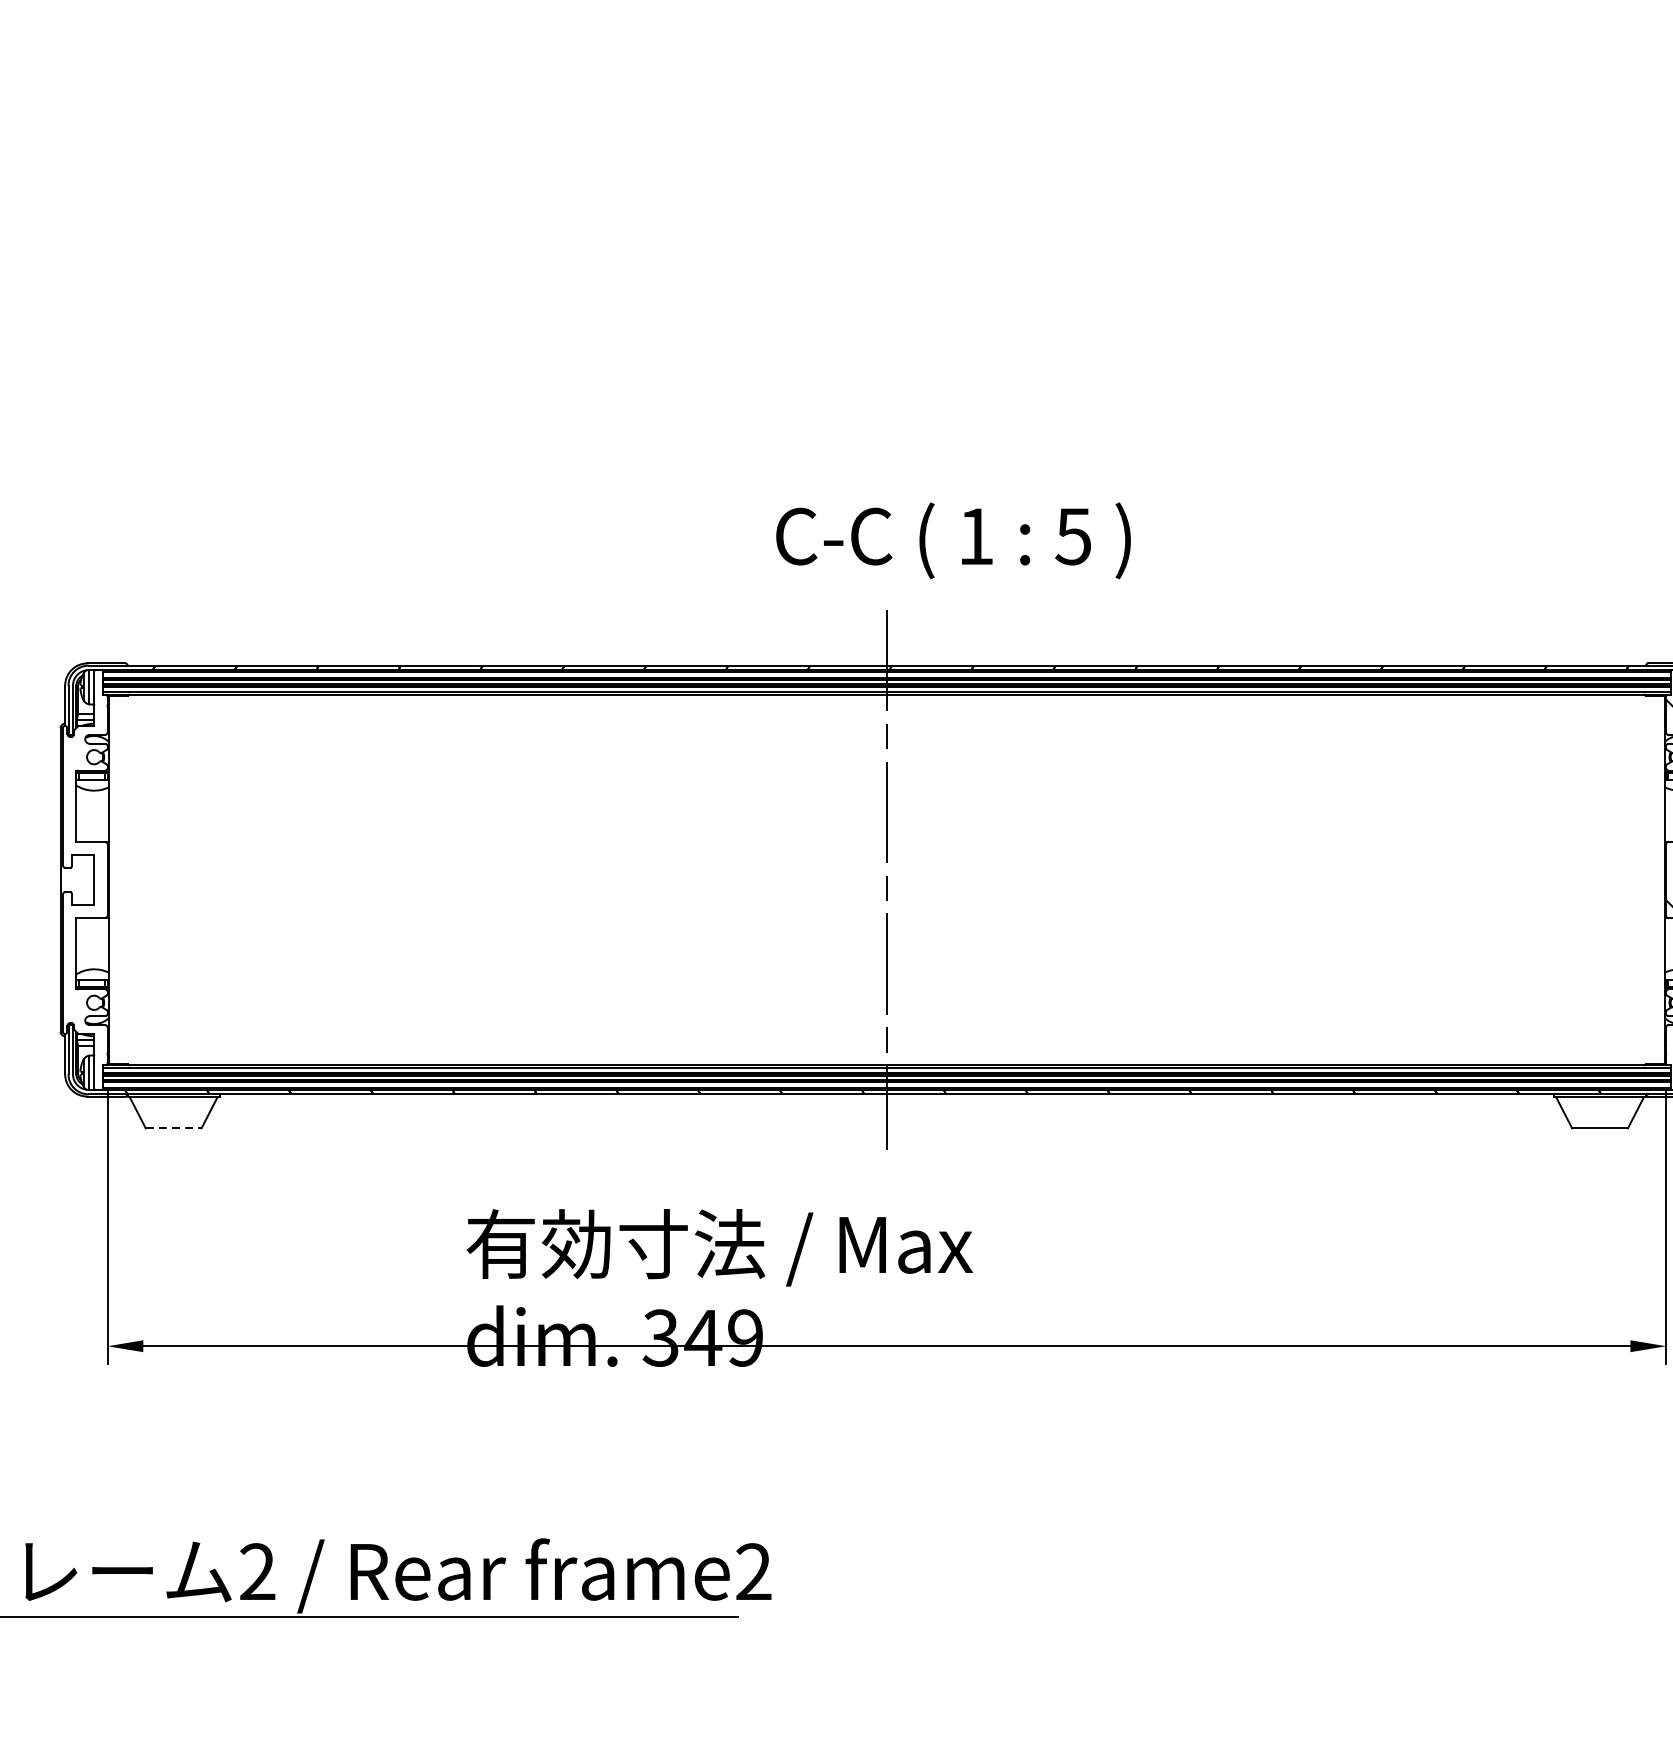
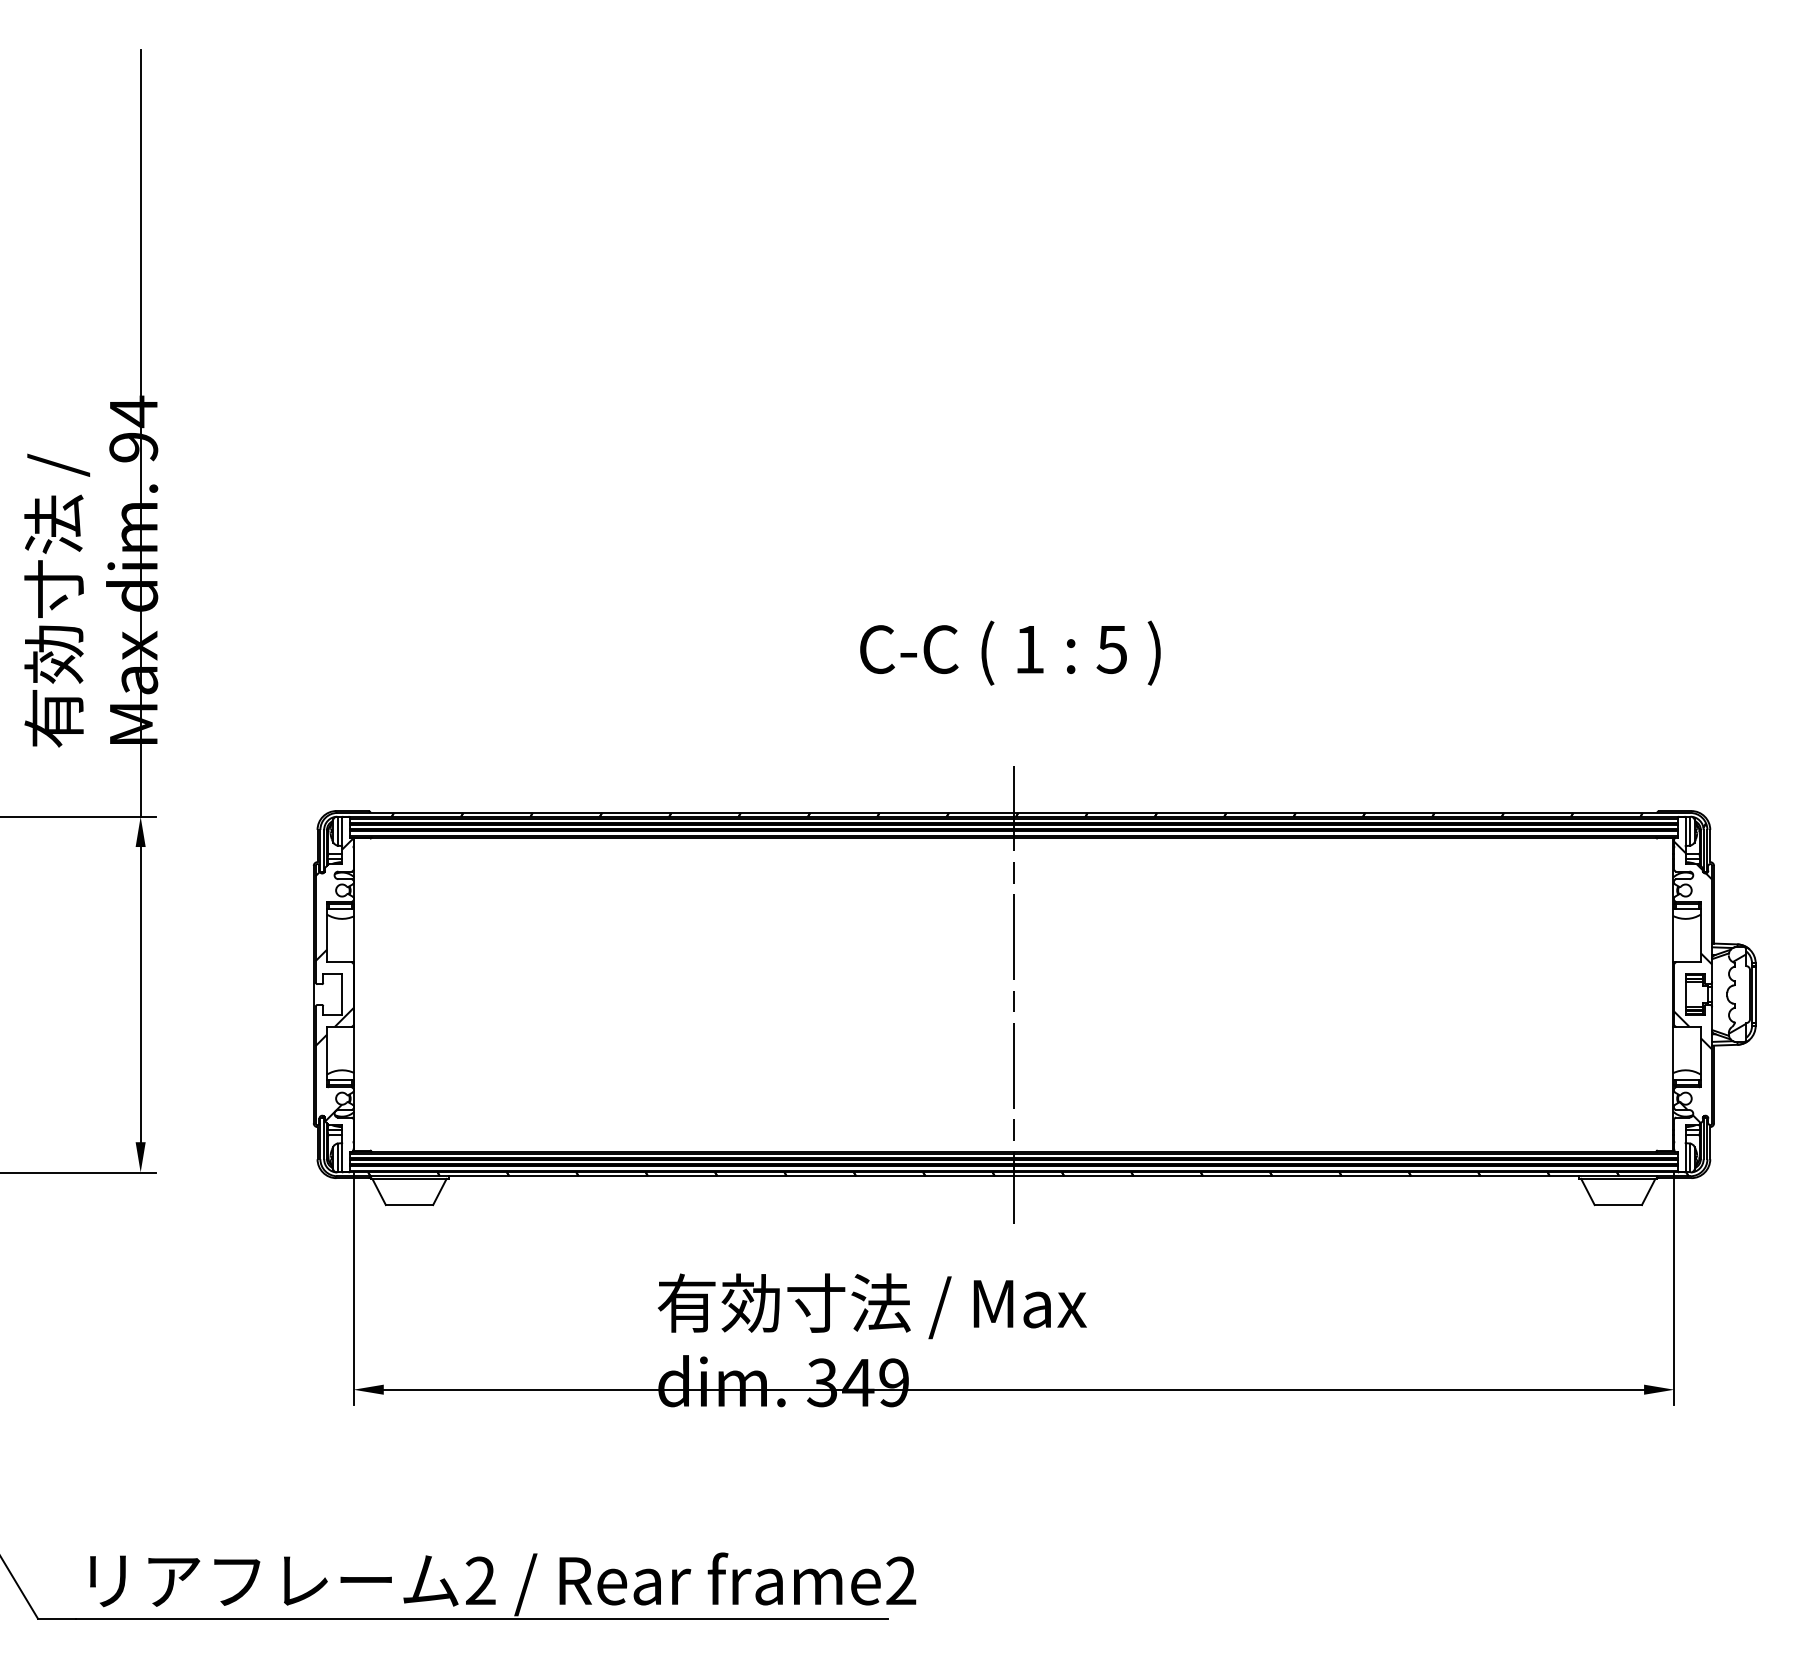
text: (953, 540) -> (1010, 652), moved
hatch: (85, 862) -> (334, 979), added
line: (173, 1128) -> (409, 1205), dashed -> solid

